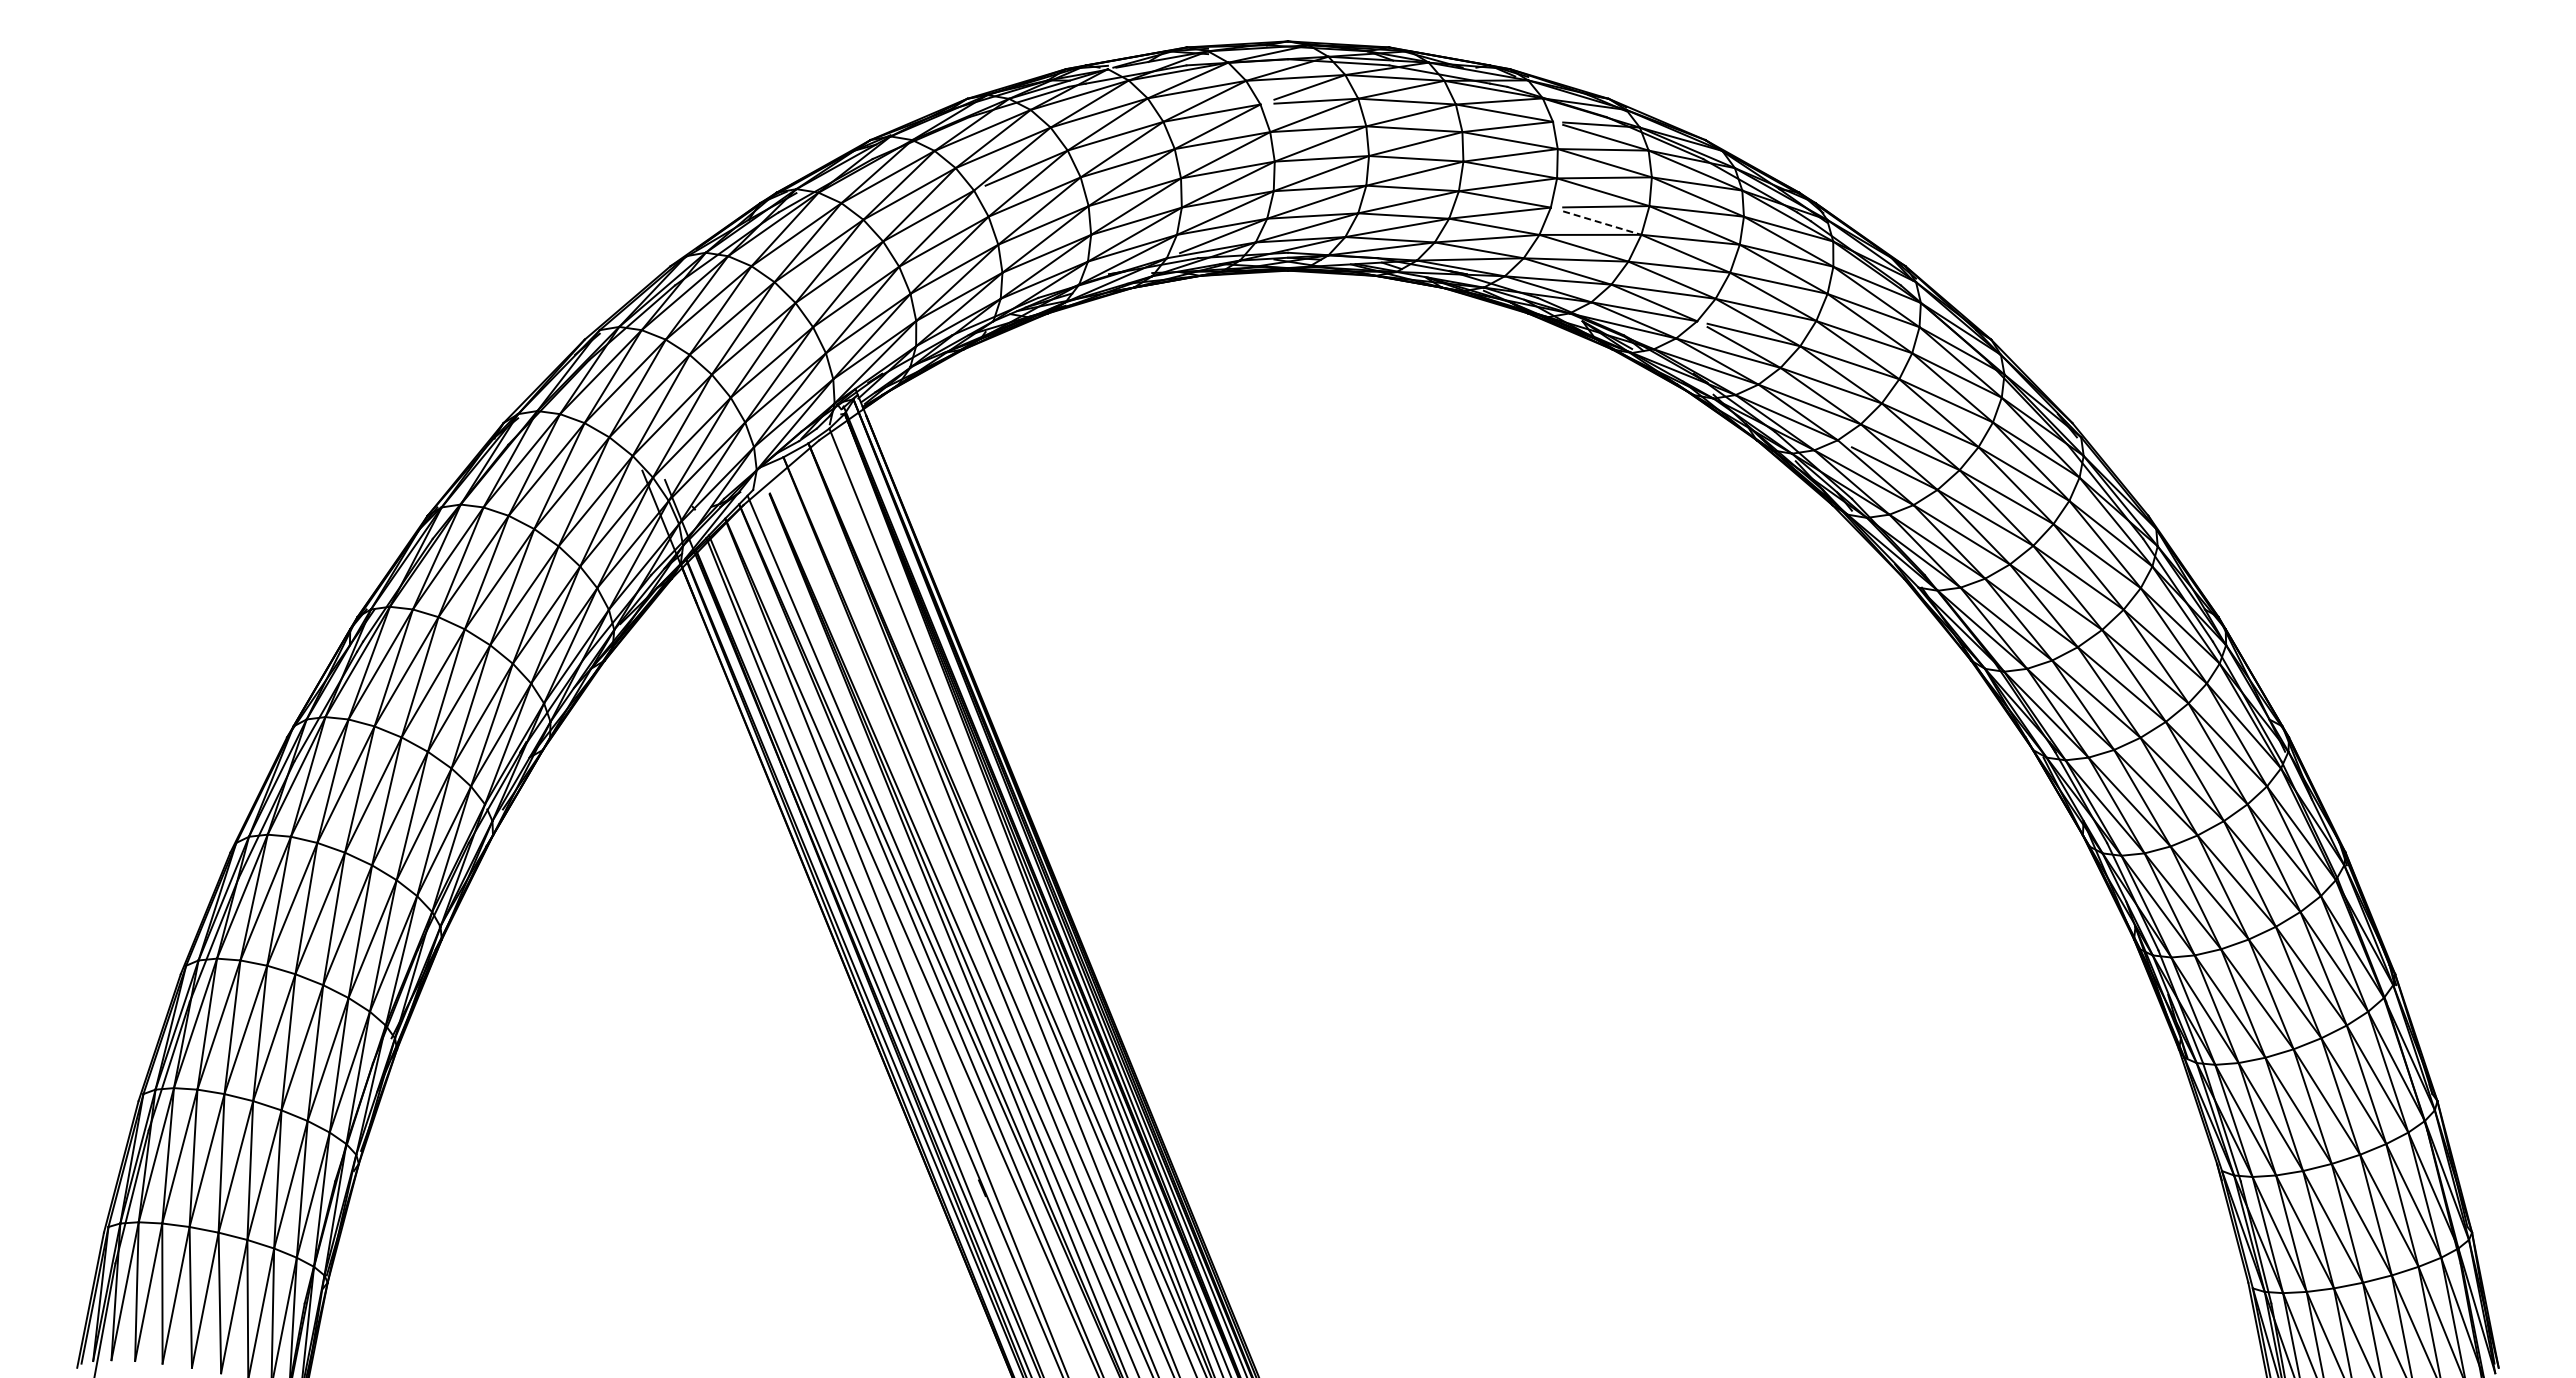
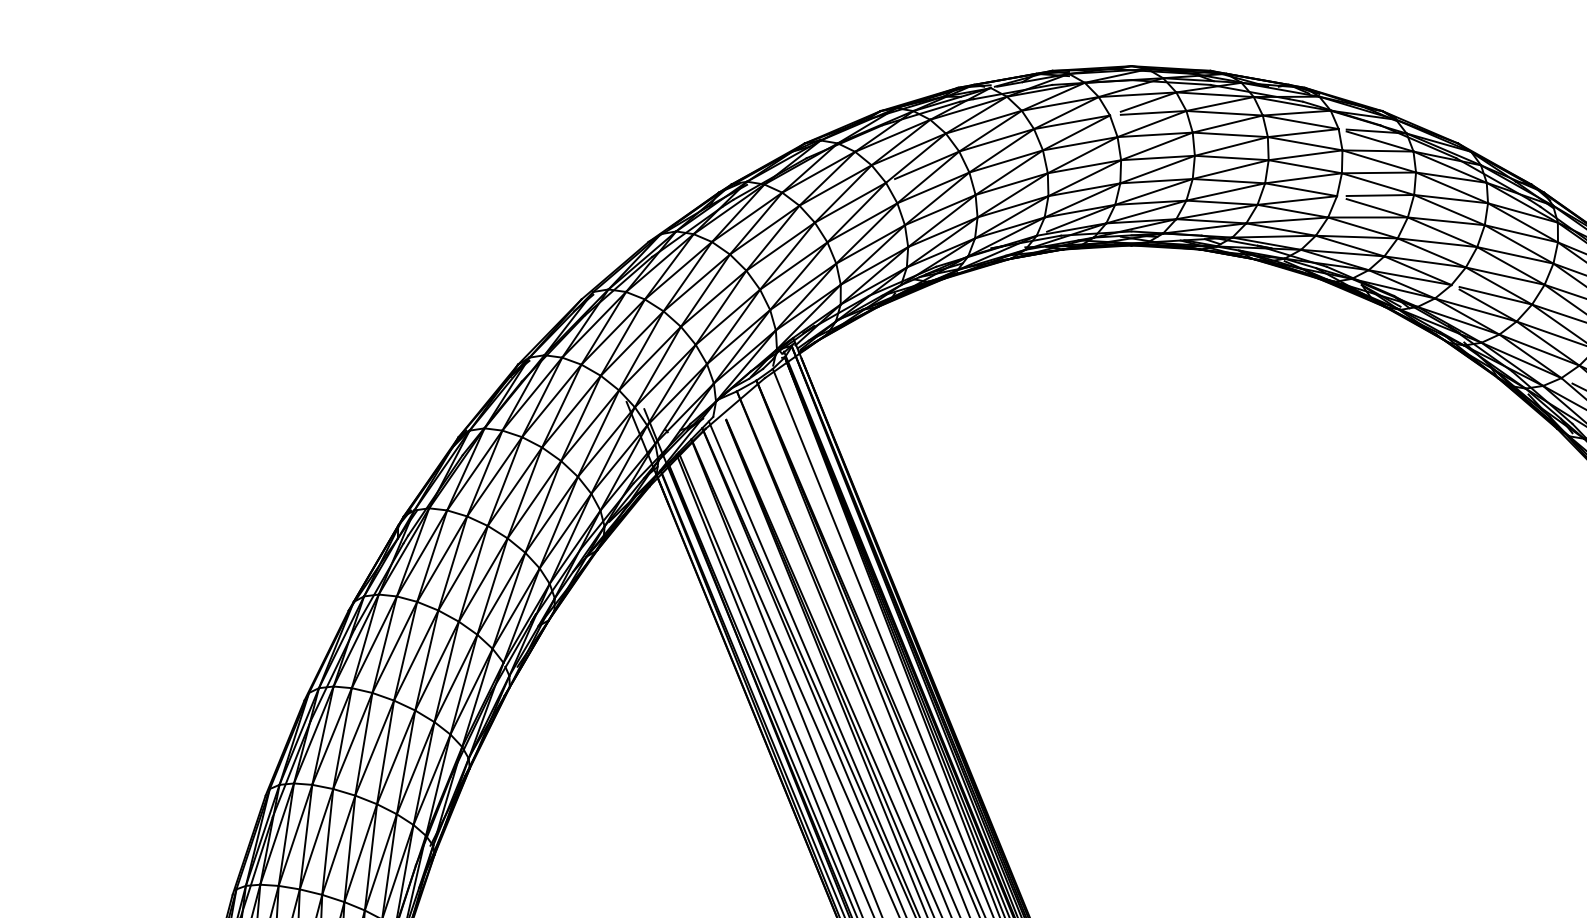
line: (1602, 223) -> (1377, 208), dashed -> solid

